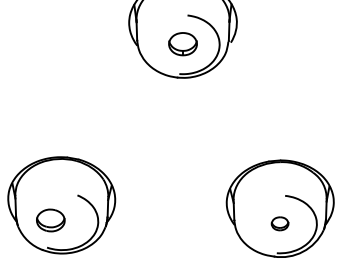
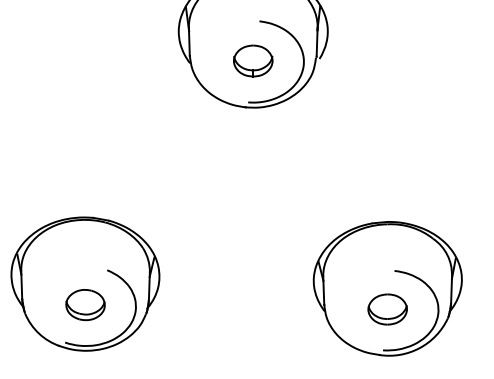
part: (50, 220) -> (85, 305), moved
part: (279, 223) -> (386, 309), size x1.67

